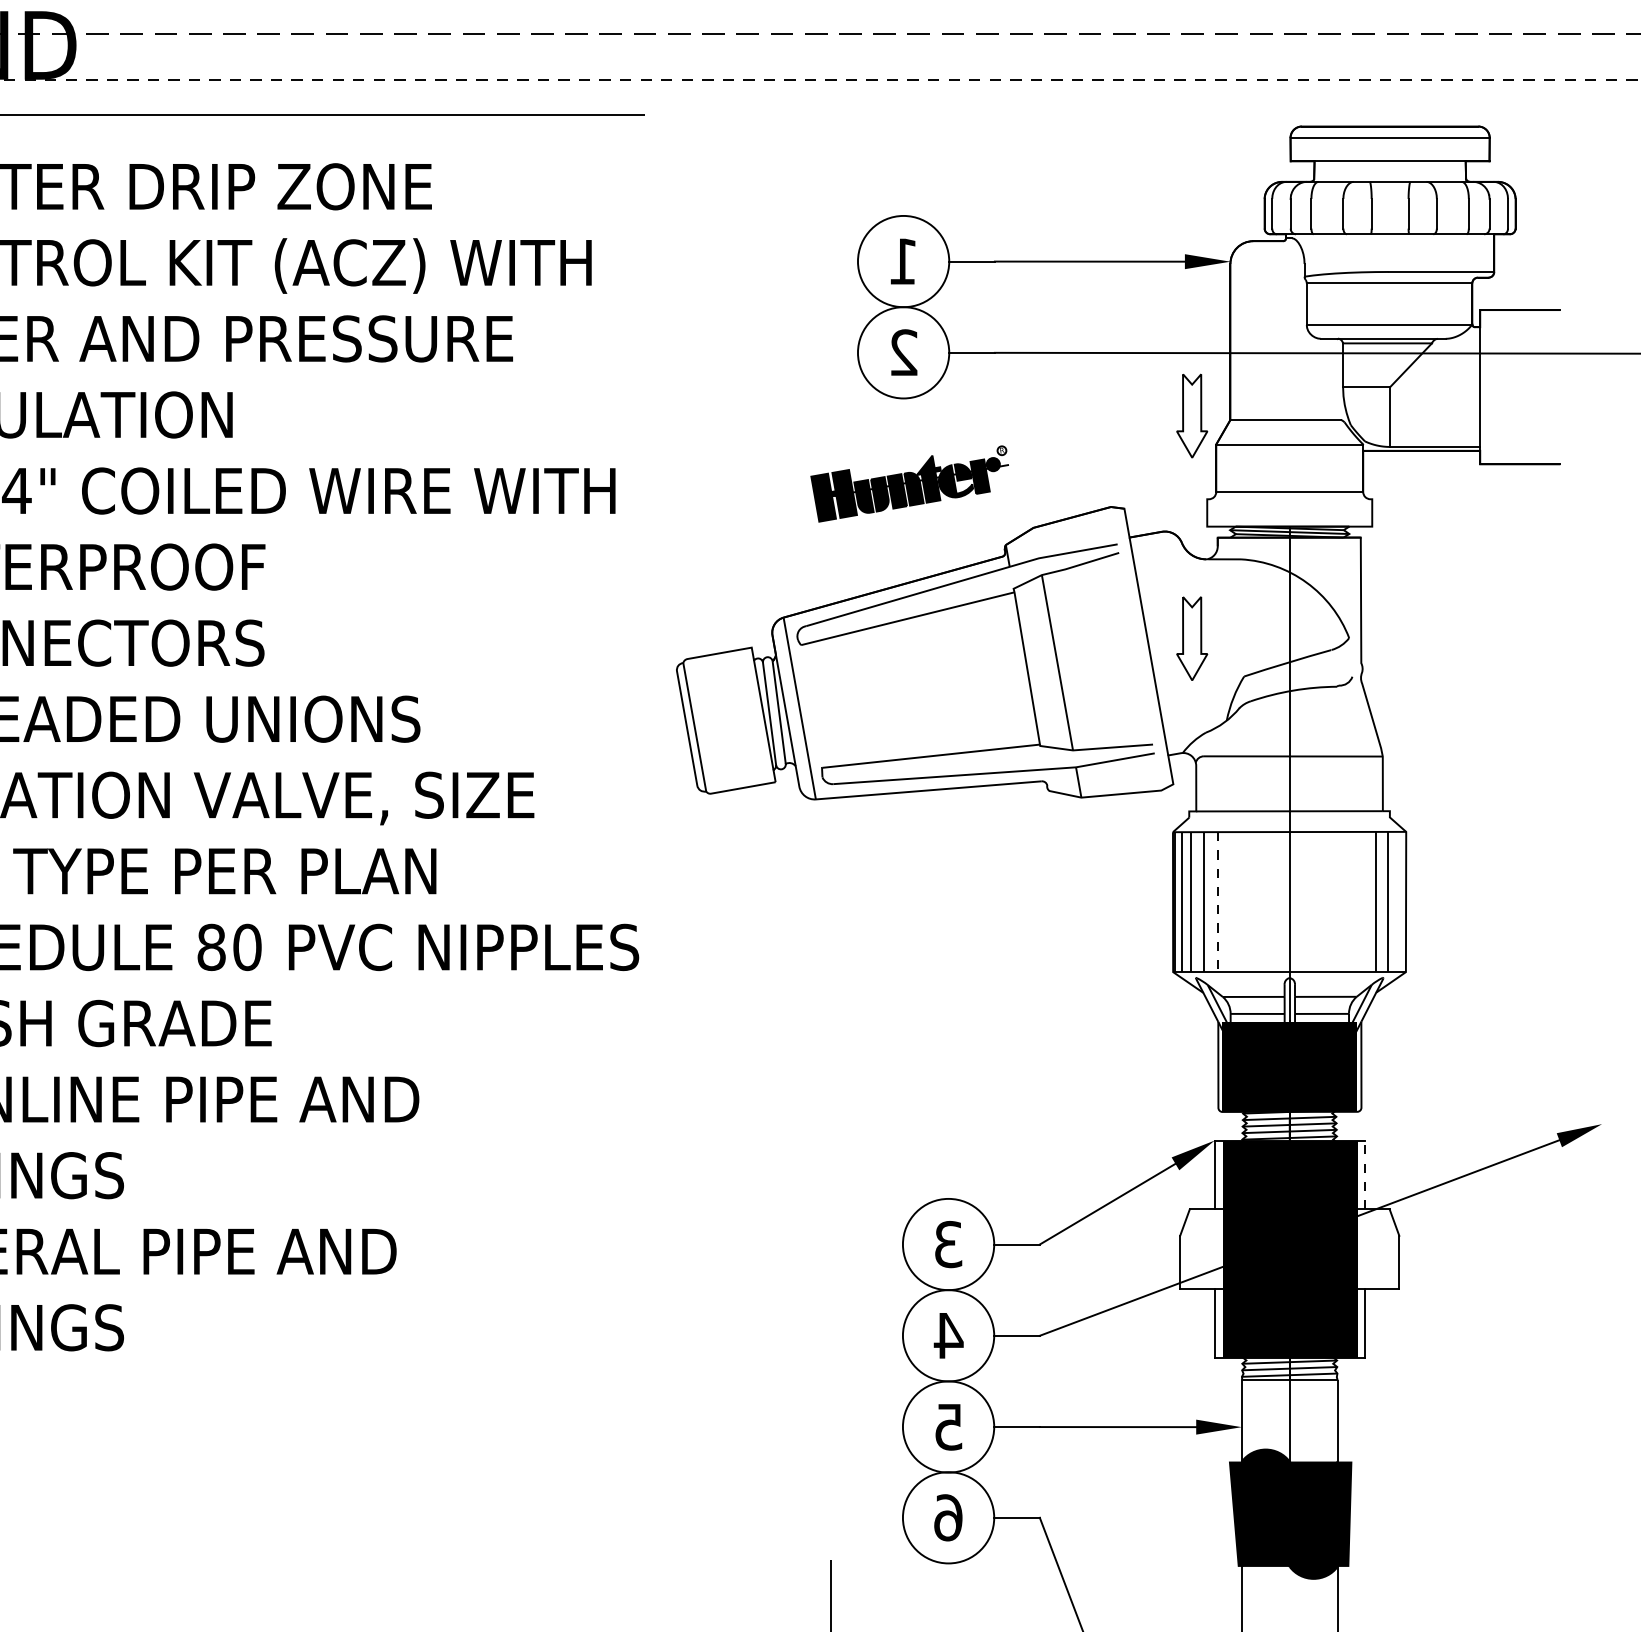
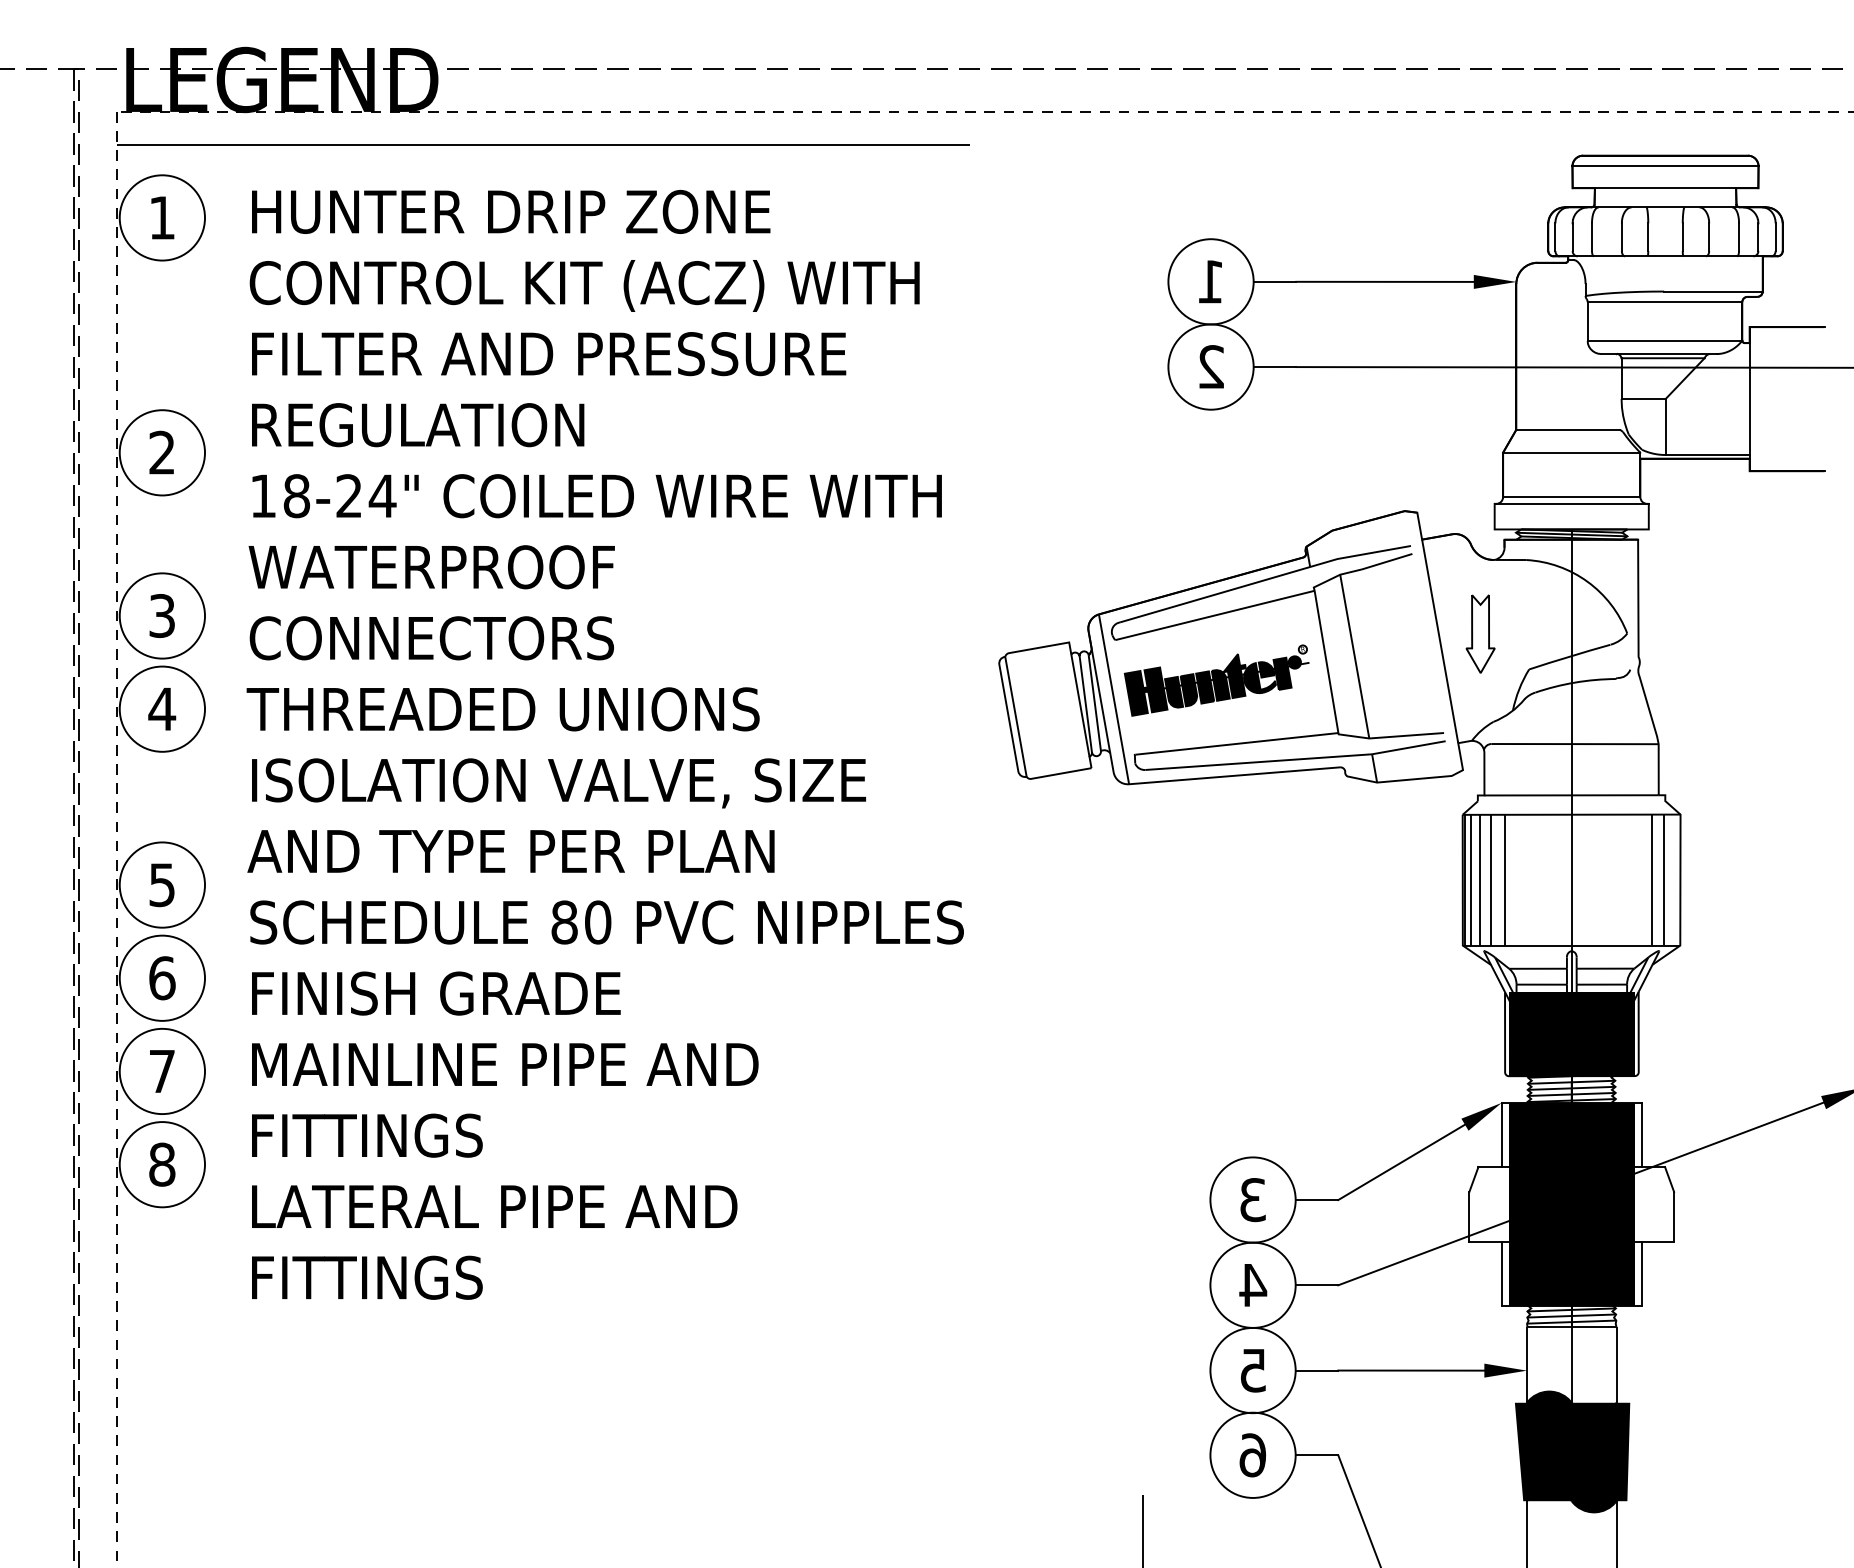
part: (1192, 415) -> (1480, 425), removed
part: (909, 483) -> (1216, 680), moved
line: (1289, 498) -> (1571, 503), added
line: (1217, 902) -> (1504, 880), dashed -> solid
line: (1364, 1174) -> (1641, 1134), dashed -> solid

